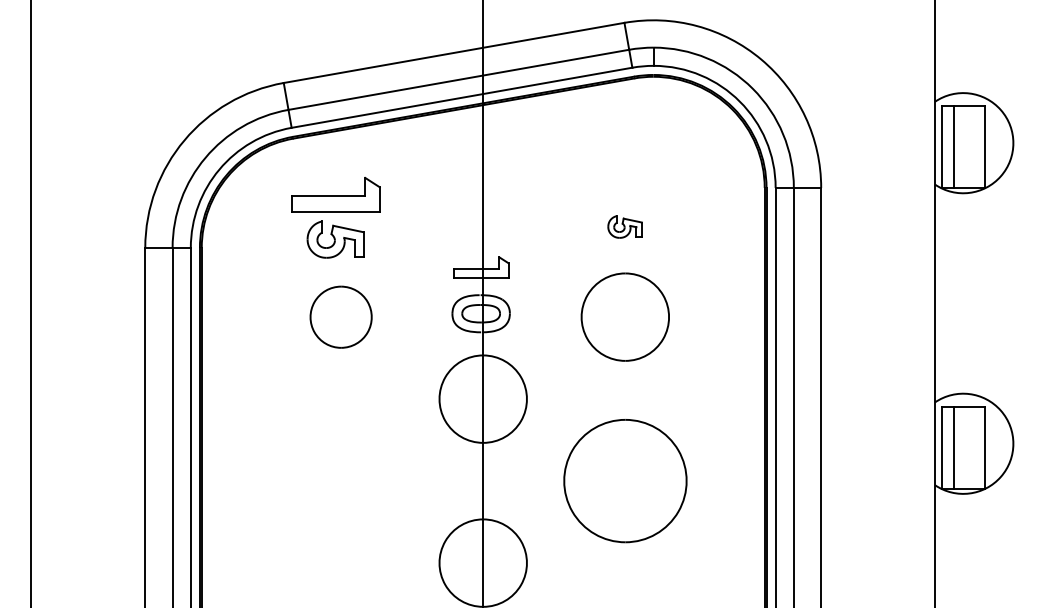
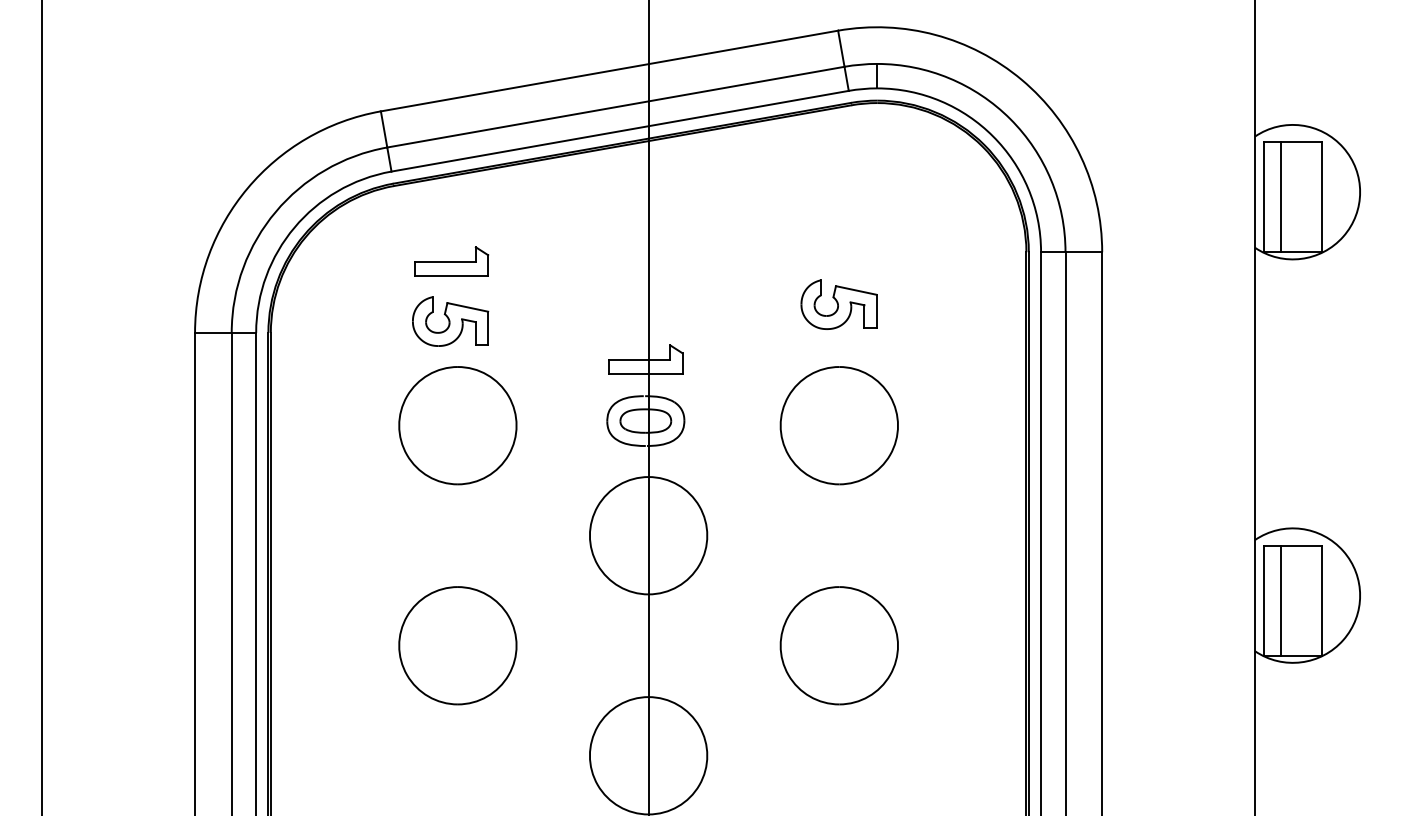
part: (336, 194) -> (451, 261), size x0.62
part: (624, 226) -> (838, 304), size x1.67
part: (340, 317) -> (457, 425), size x1.43
part: (340, 480) -> (457, 645), added
part: (624, 480) -> (838, 645), size x0.71

